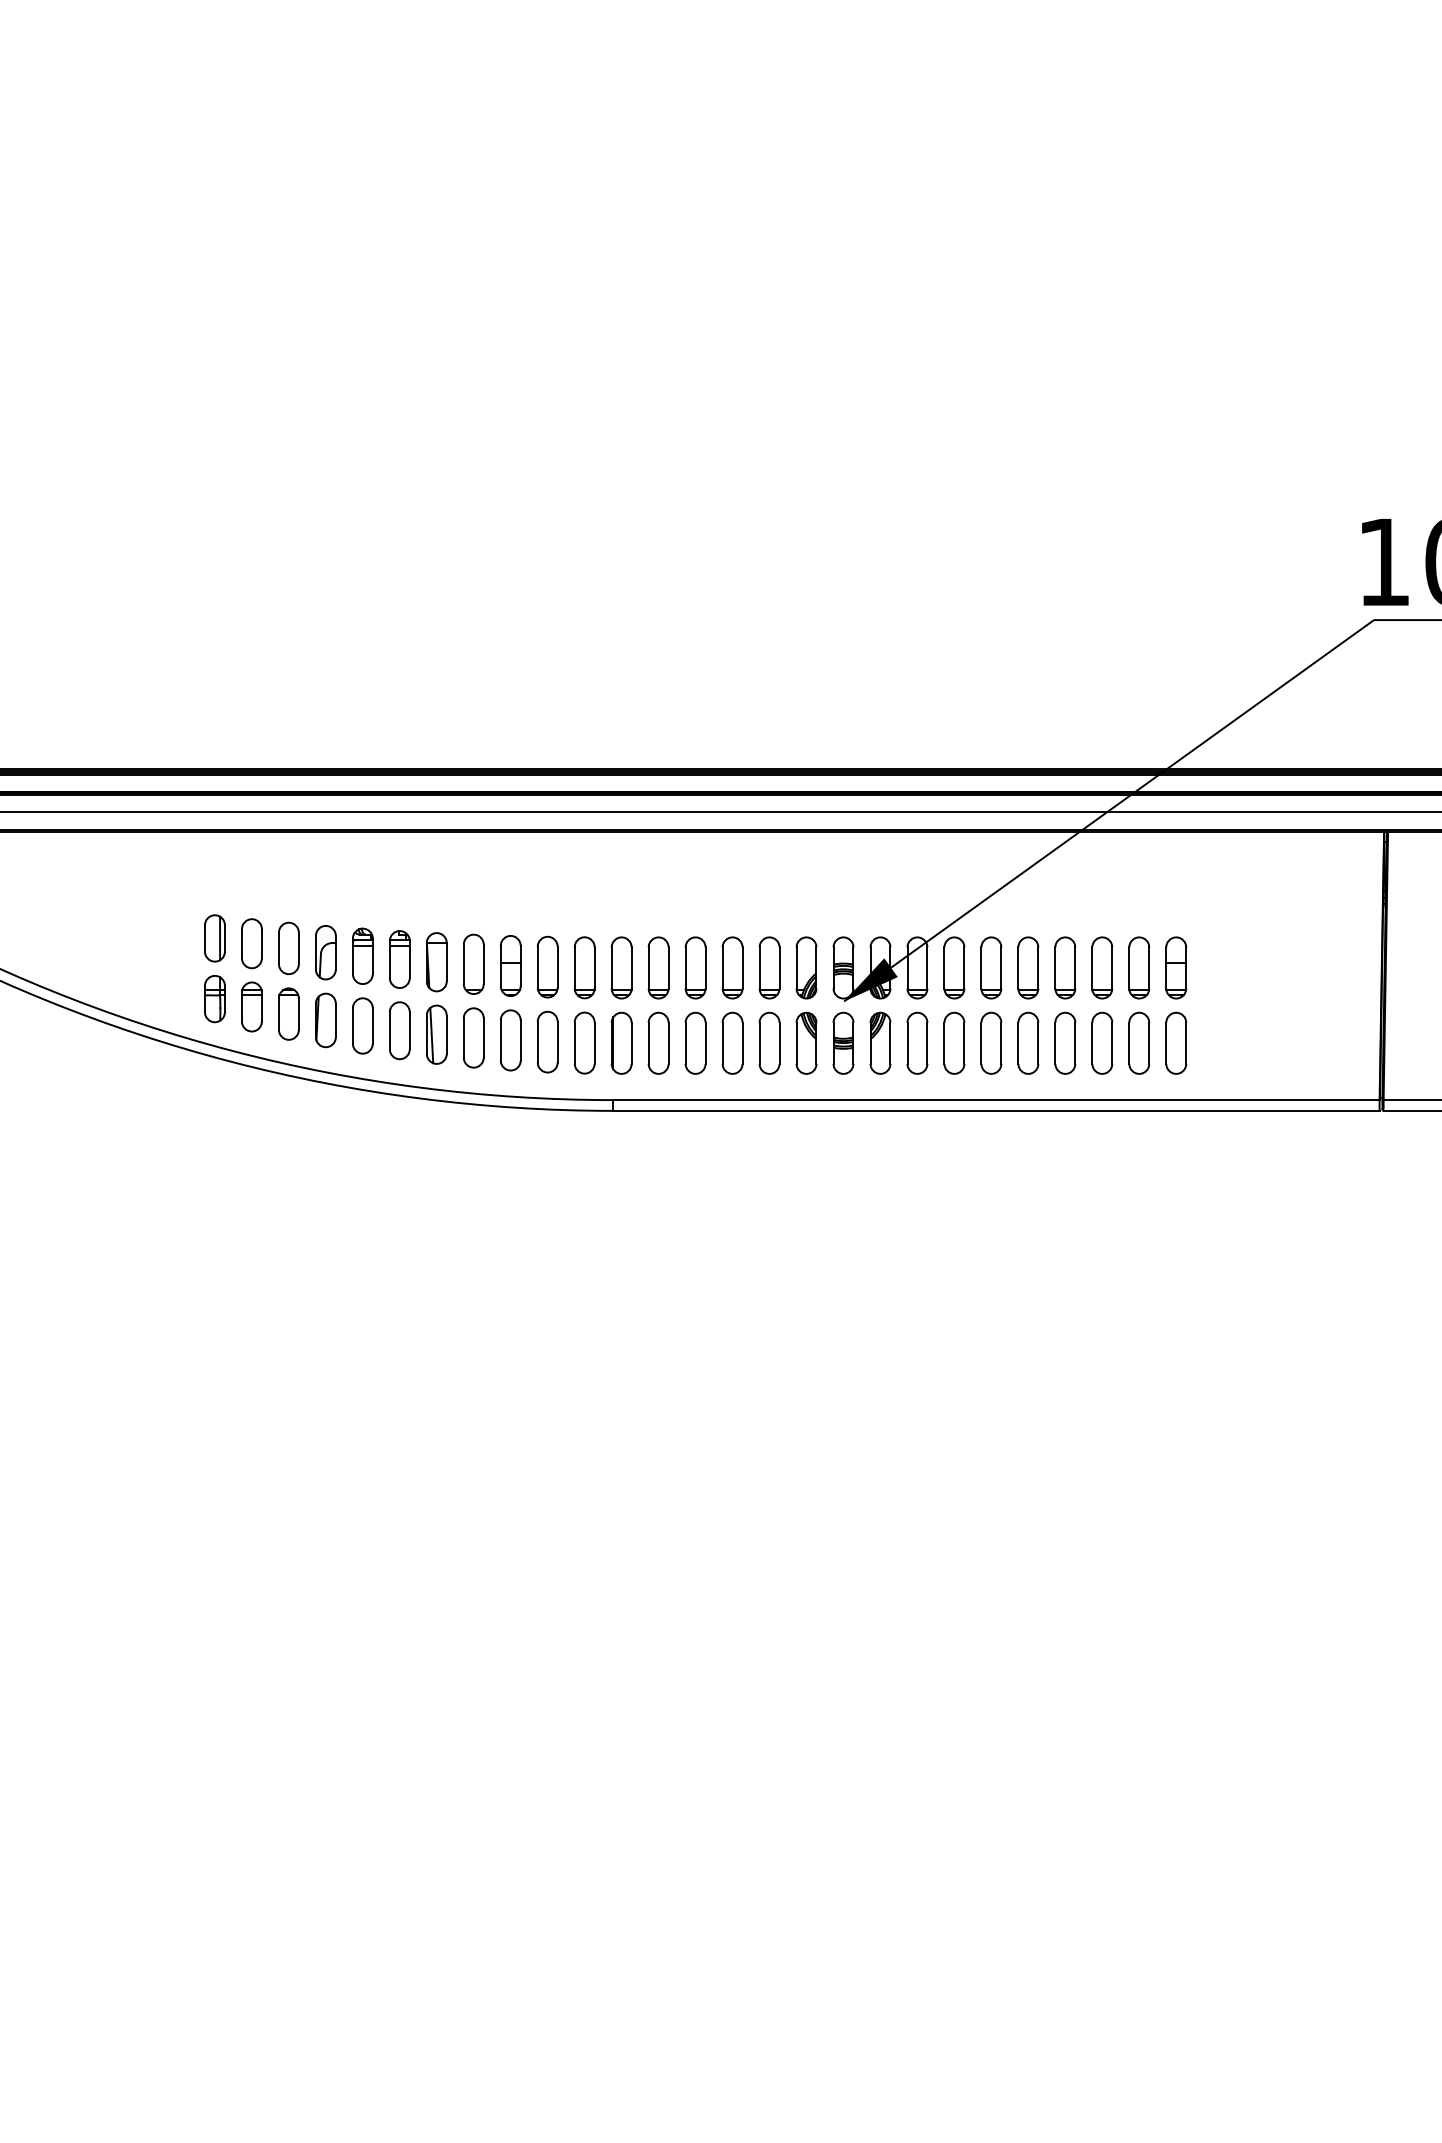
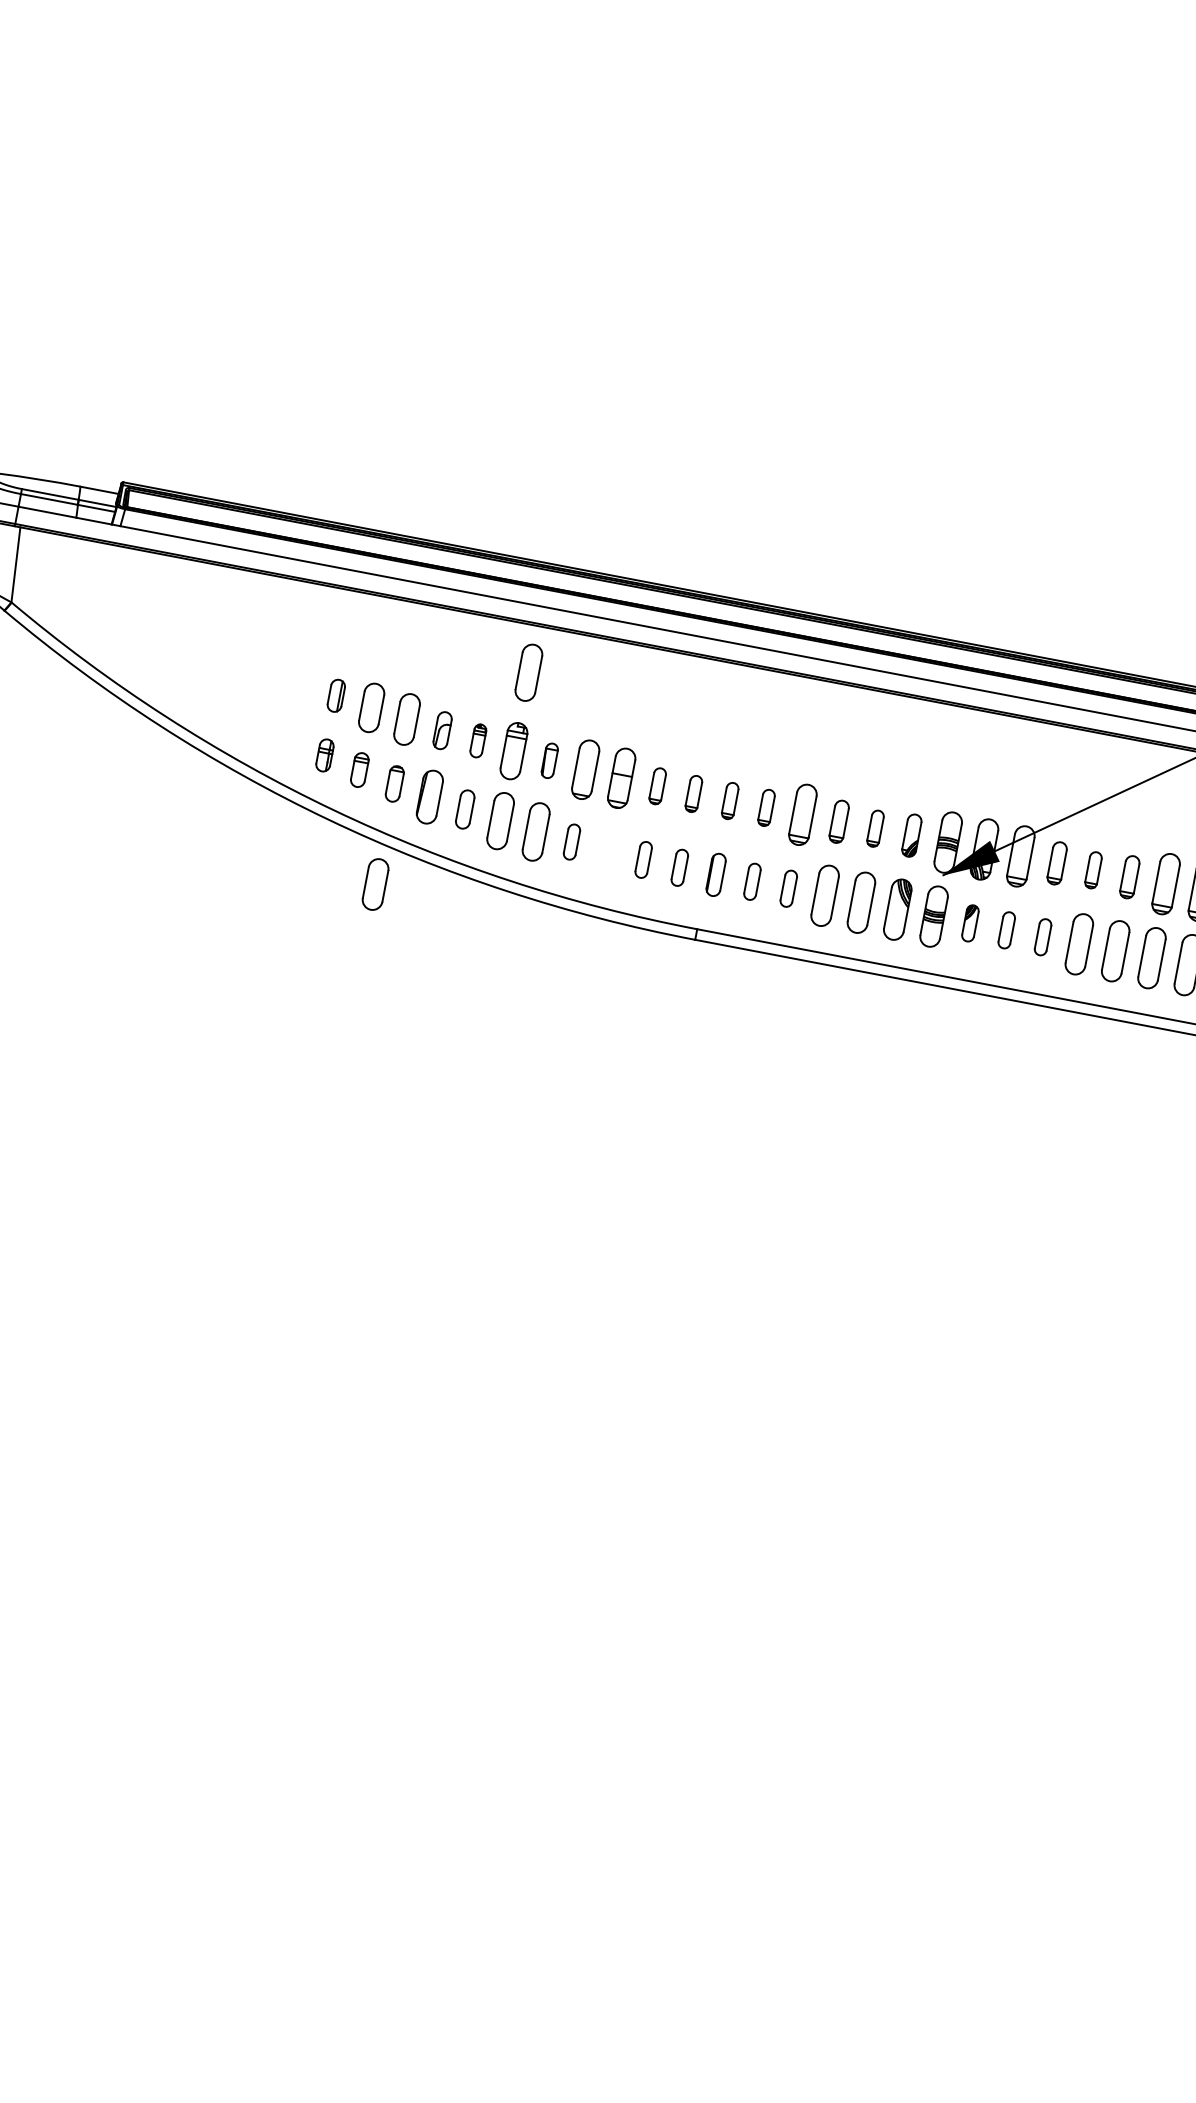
part: (399, 879) -> (528, 672), added
part: (214, 938) -> (335, 695), size x0.7
part: (325, 952) -> (442, 730), size x0.7
part: (362, 955) -> (478, 740), size x0.6
part: (436, 962) -> (549, 760), size x0.6
part: (547, 966) -> (657, 785), size x0.6
part: (584, 967) -> (693, 793), size x0.6
part: (621, 967) -> (730, 800), size x0.6
part: (658, 967) -> (766, 807), size x0.6
part: (732, 967) -> (839, 821), size x0.7
part: (769, 967) -> (875, 828), size x0.6
part: (806, 967) -> (911, 835), size x0.7
part: (954, 967) -> (1057, 862), size x0.7
part: (991, 967) -> (1093, 869), size x0.6
part: (1028, 967) -> (1130, 876), size x0.7
part: (214, 999) -> (324, 755), size x0.7
part: (251, 1006) -> (359, 769), size x0.7
part: (288, 1013) -> (394, 783), size x0.7
part: (362, 1025) -> (464, 808), size x0.7
line: (431, 1035) -> (530, 831), removed
part: (473, 1037) -> (571, 841), size x0.6
part: (510, 1040) -> (607, 851), removed
part: (547, 1041) -> (643, 859), size x0.6
part: (584, 1042) -> (679, 867), size x0.6
part: (621, 1042) -> (716, 874), size x0.7
part: (658, 1042) -> (752, 881), size x0.6
part: (695, 1042) -> (788, 888), size x0.6
part: (880, 1042) -> (970, 922), size x0.6
part: (917, 1042) -> (1006, 929), size x0.6
part: (954, 1042) -> (1043, 936), size x0.6
part: (288, 1116) -> (375, 884), added

